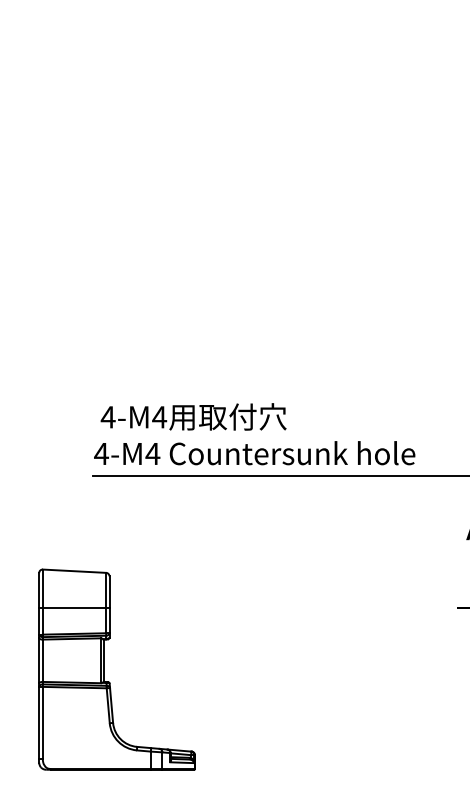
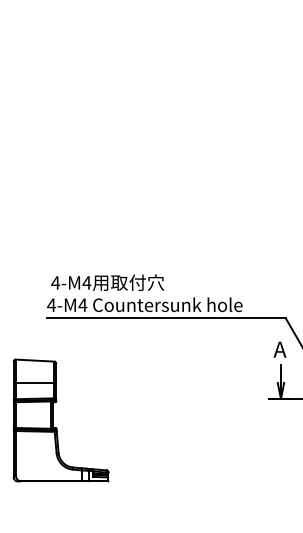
part: (104, 669) -> (53, 420), moved

